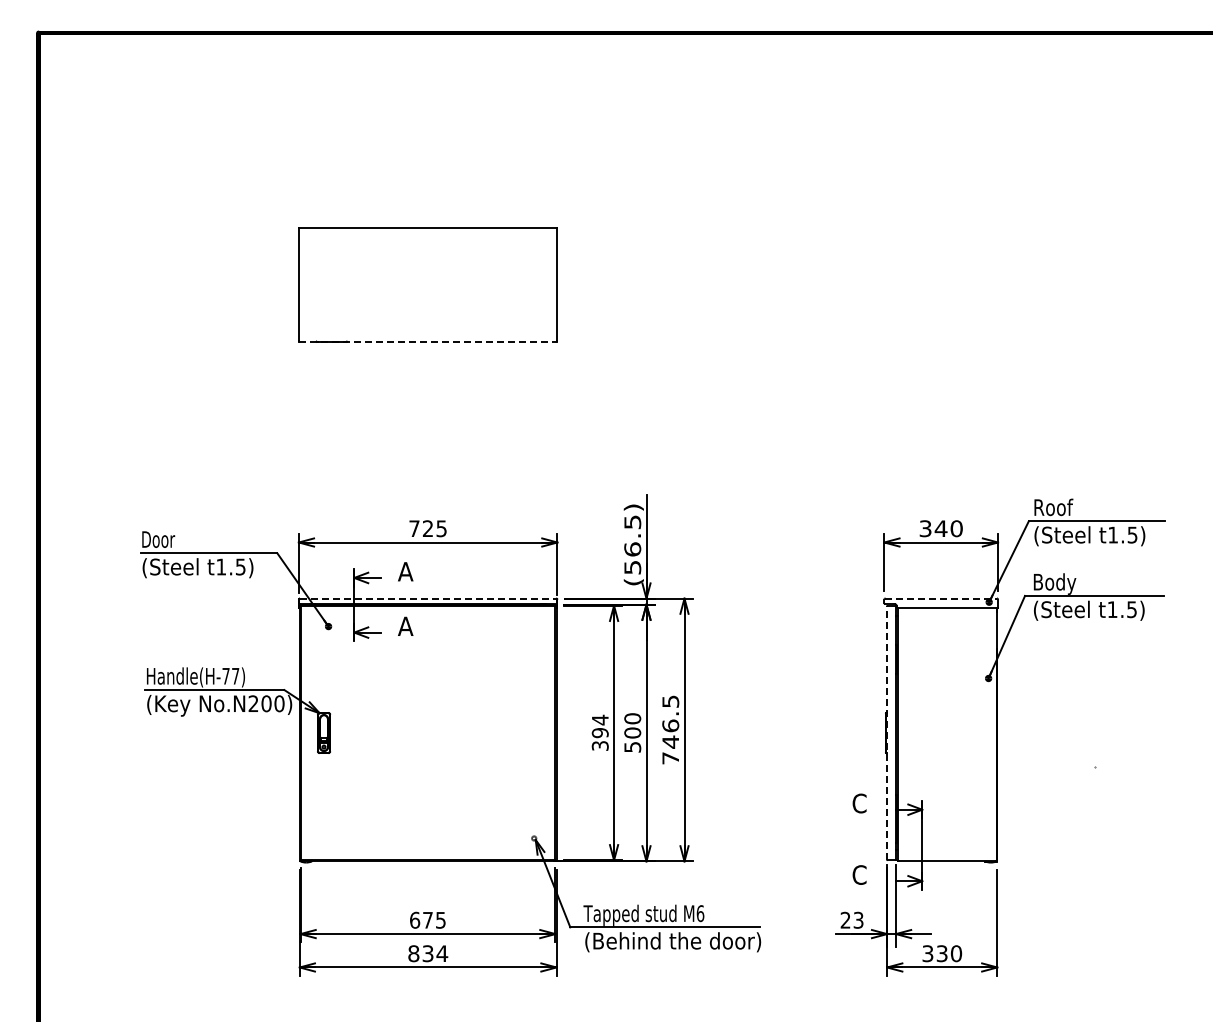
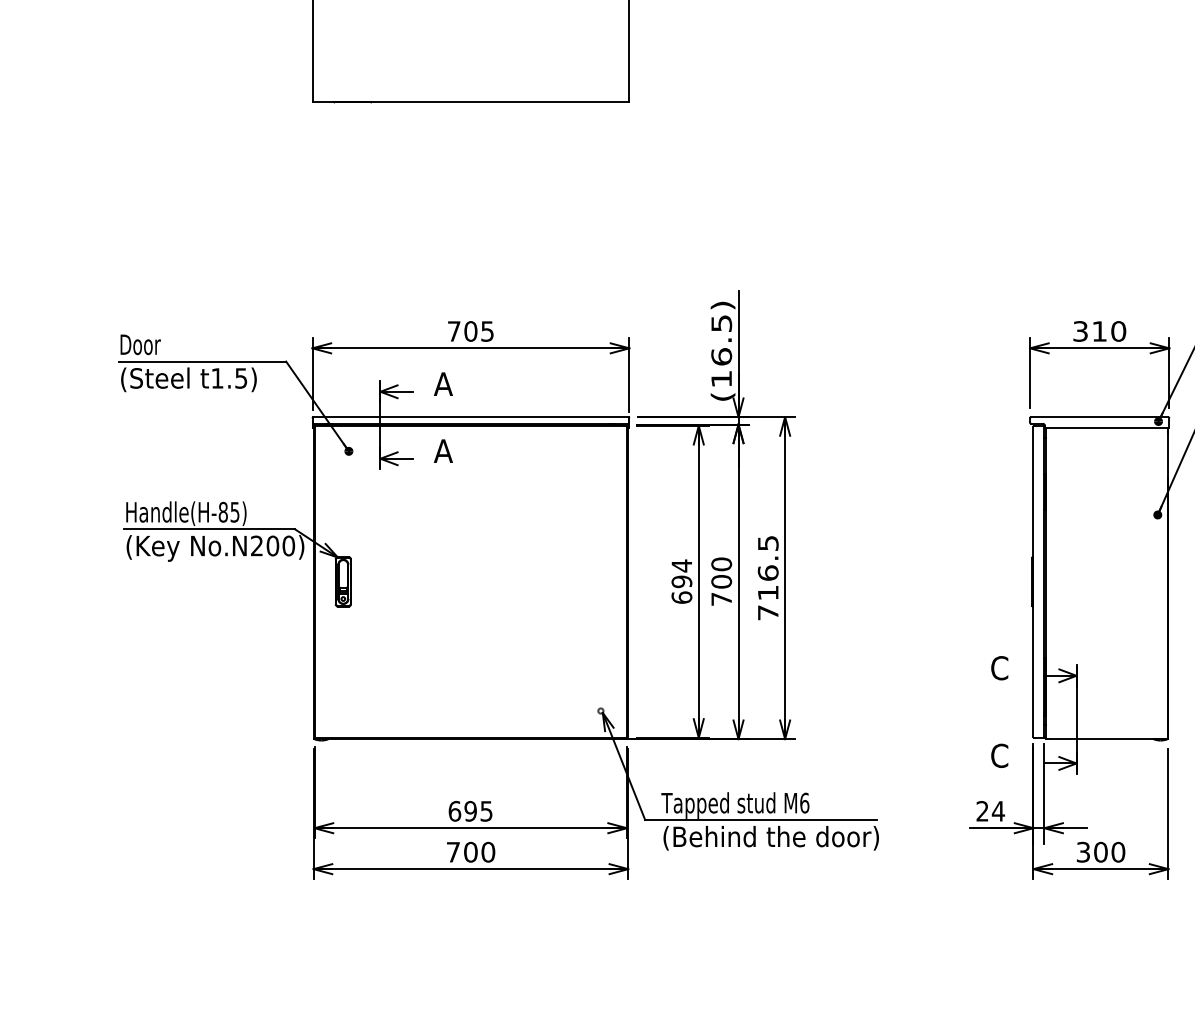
line: (428, 341) -> (471, 102), dashed -> solid
text: (427, 528) -> (470, 331), 725 -> 705
text: (940, 528) -> (1098, 331), 340 -> 310
text: (632, 567) -> (721, 378), (56.5) -> (16.5)
line: (428, 598) -> (471, 416), dashed -> solid
line: (941, 598) -> (1100, 416), dashed -> solid
text: (230, 675) -> (228, 511), Handle(H-77) -> Handle(H-85)
line: (887, 733) -> (1033, 582), dashed -> solid
text: (670, 741) -> (767, 592), 746.5 -> 716.5
text: (599, 745) -> (680, 597), 394 -> 694
text: (632, 747) -> (721, 599), 500 -> 700
text: (427, 919) -> (470, 810), 675 -> 695
text: (858, 919) -> (998, 810), 23 -> 24
text: (428, 953) -> (471, 852), 834 -> 700
text: (941, 953) -> (1100, 852), 330 -> 300

